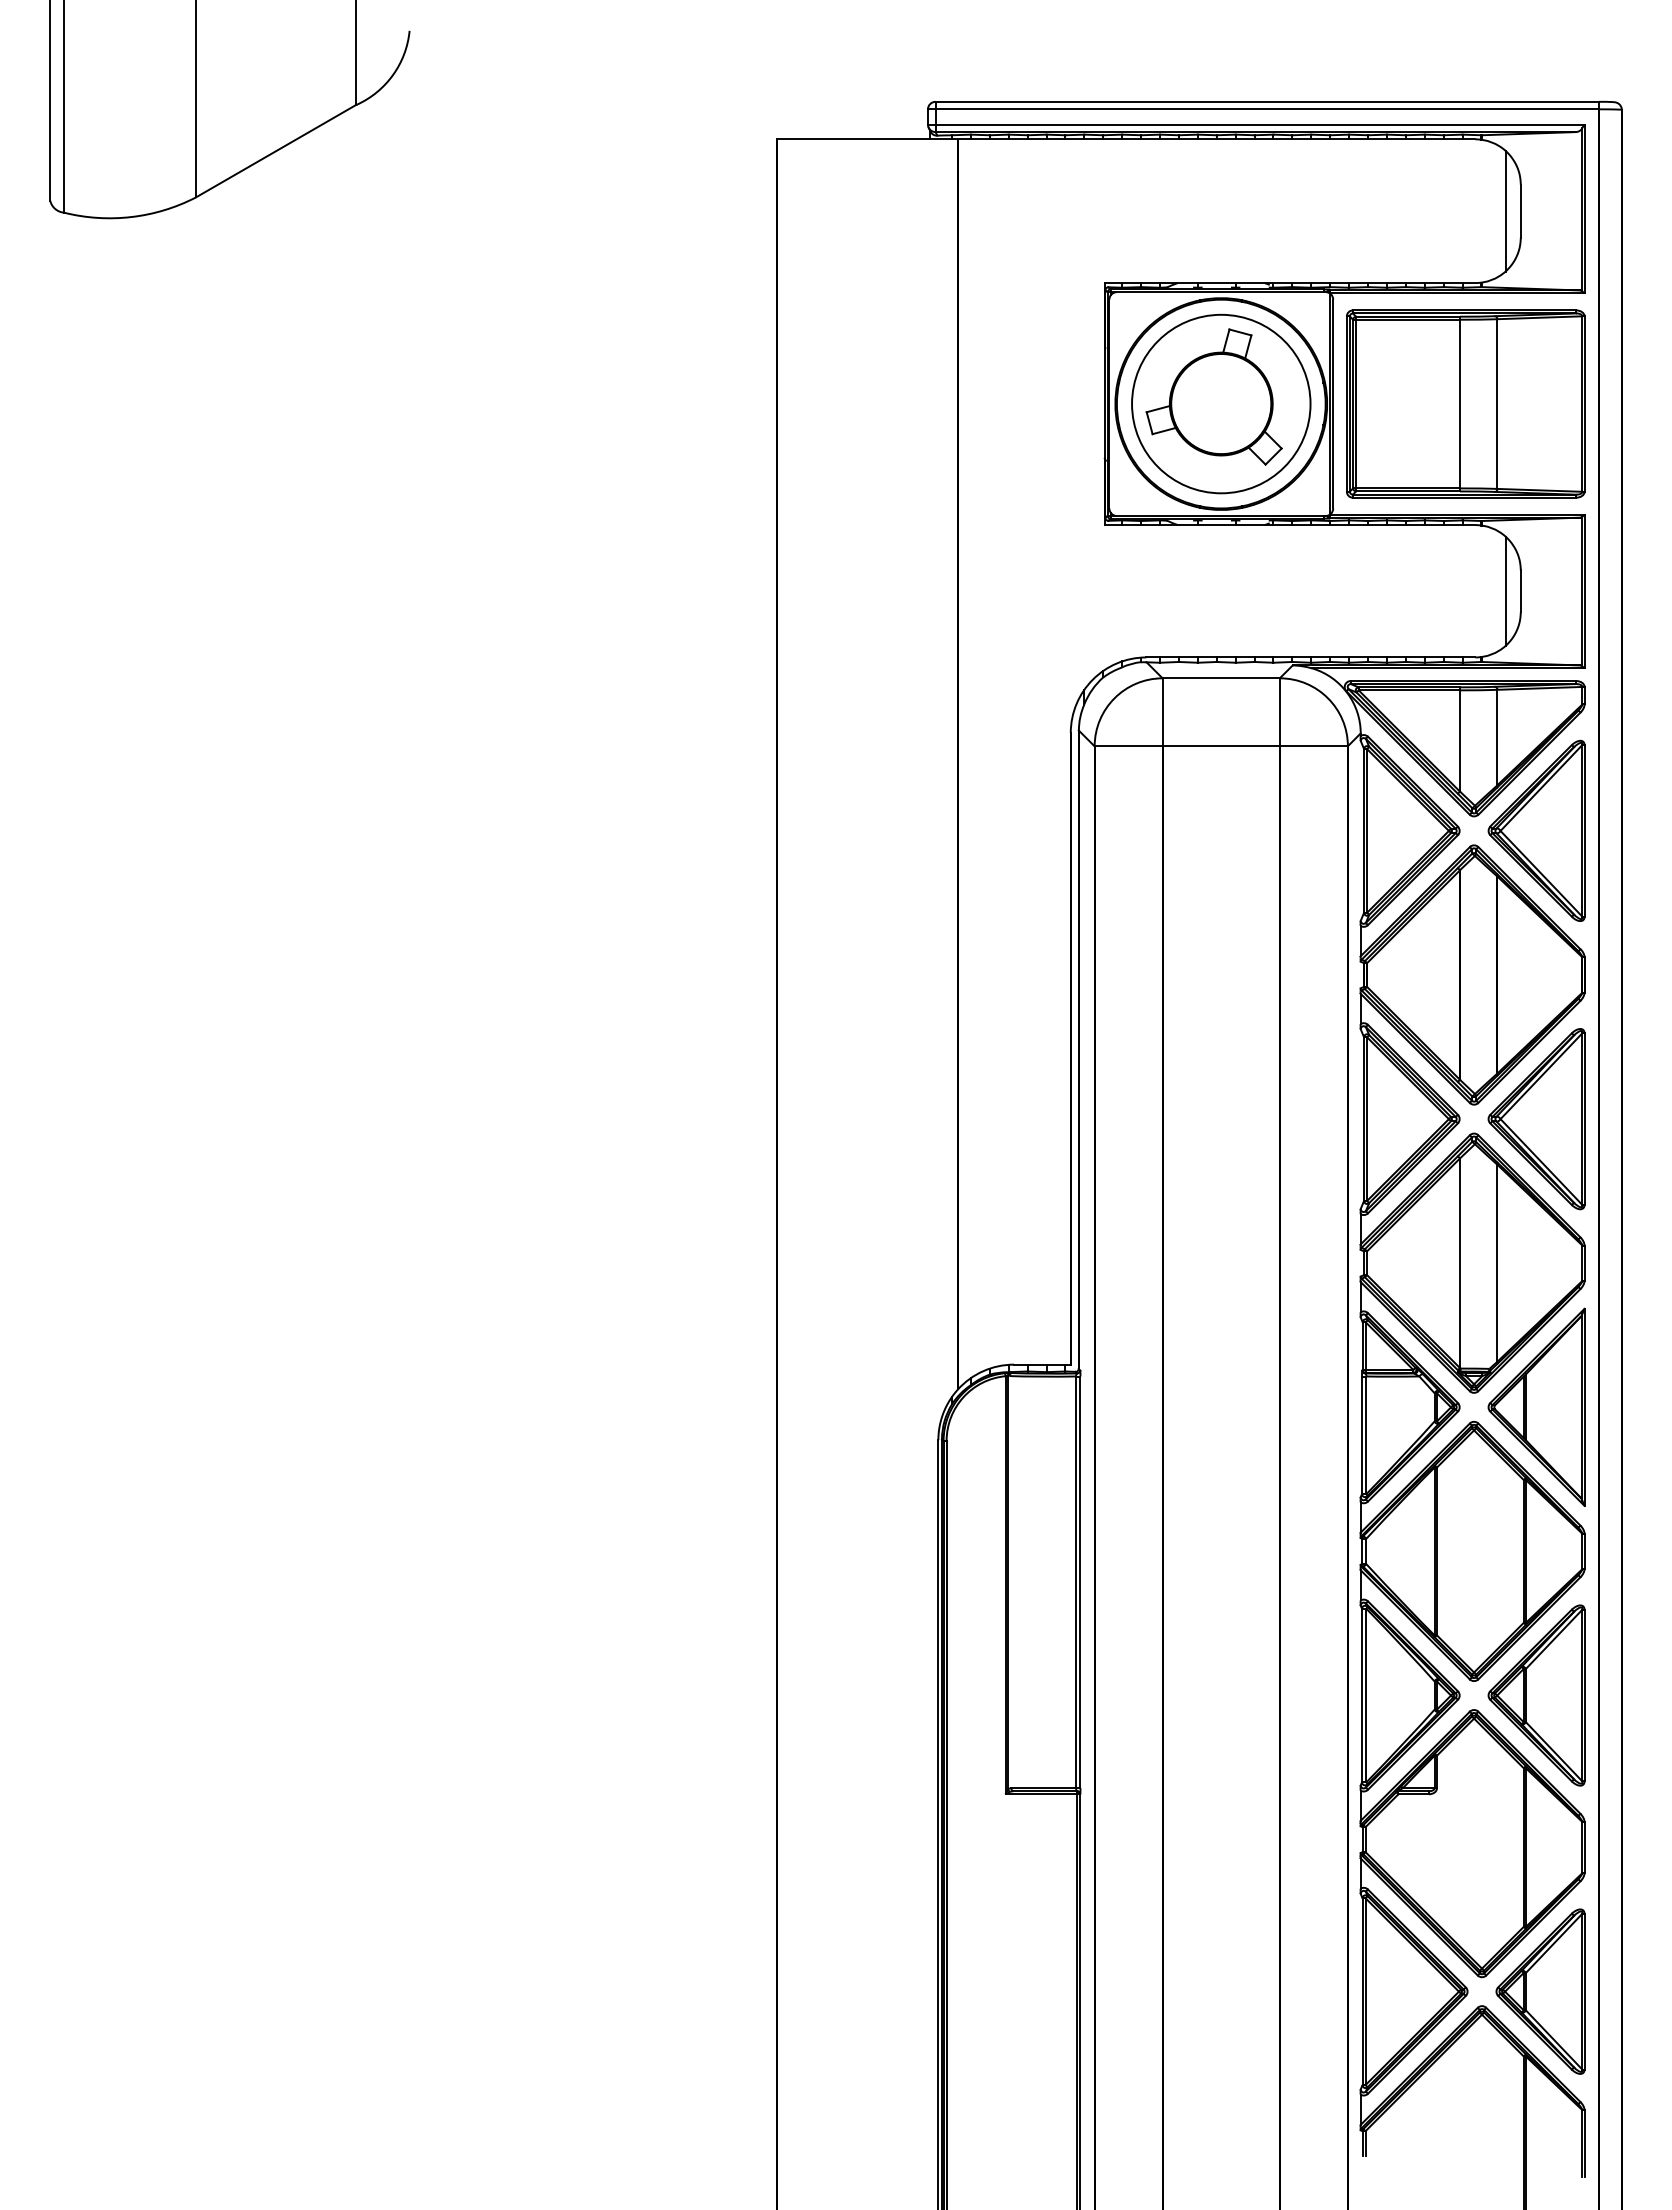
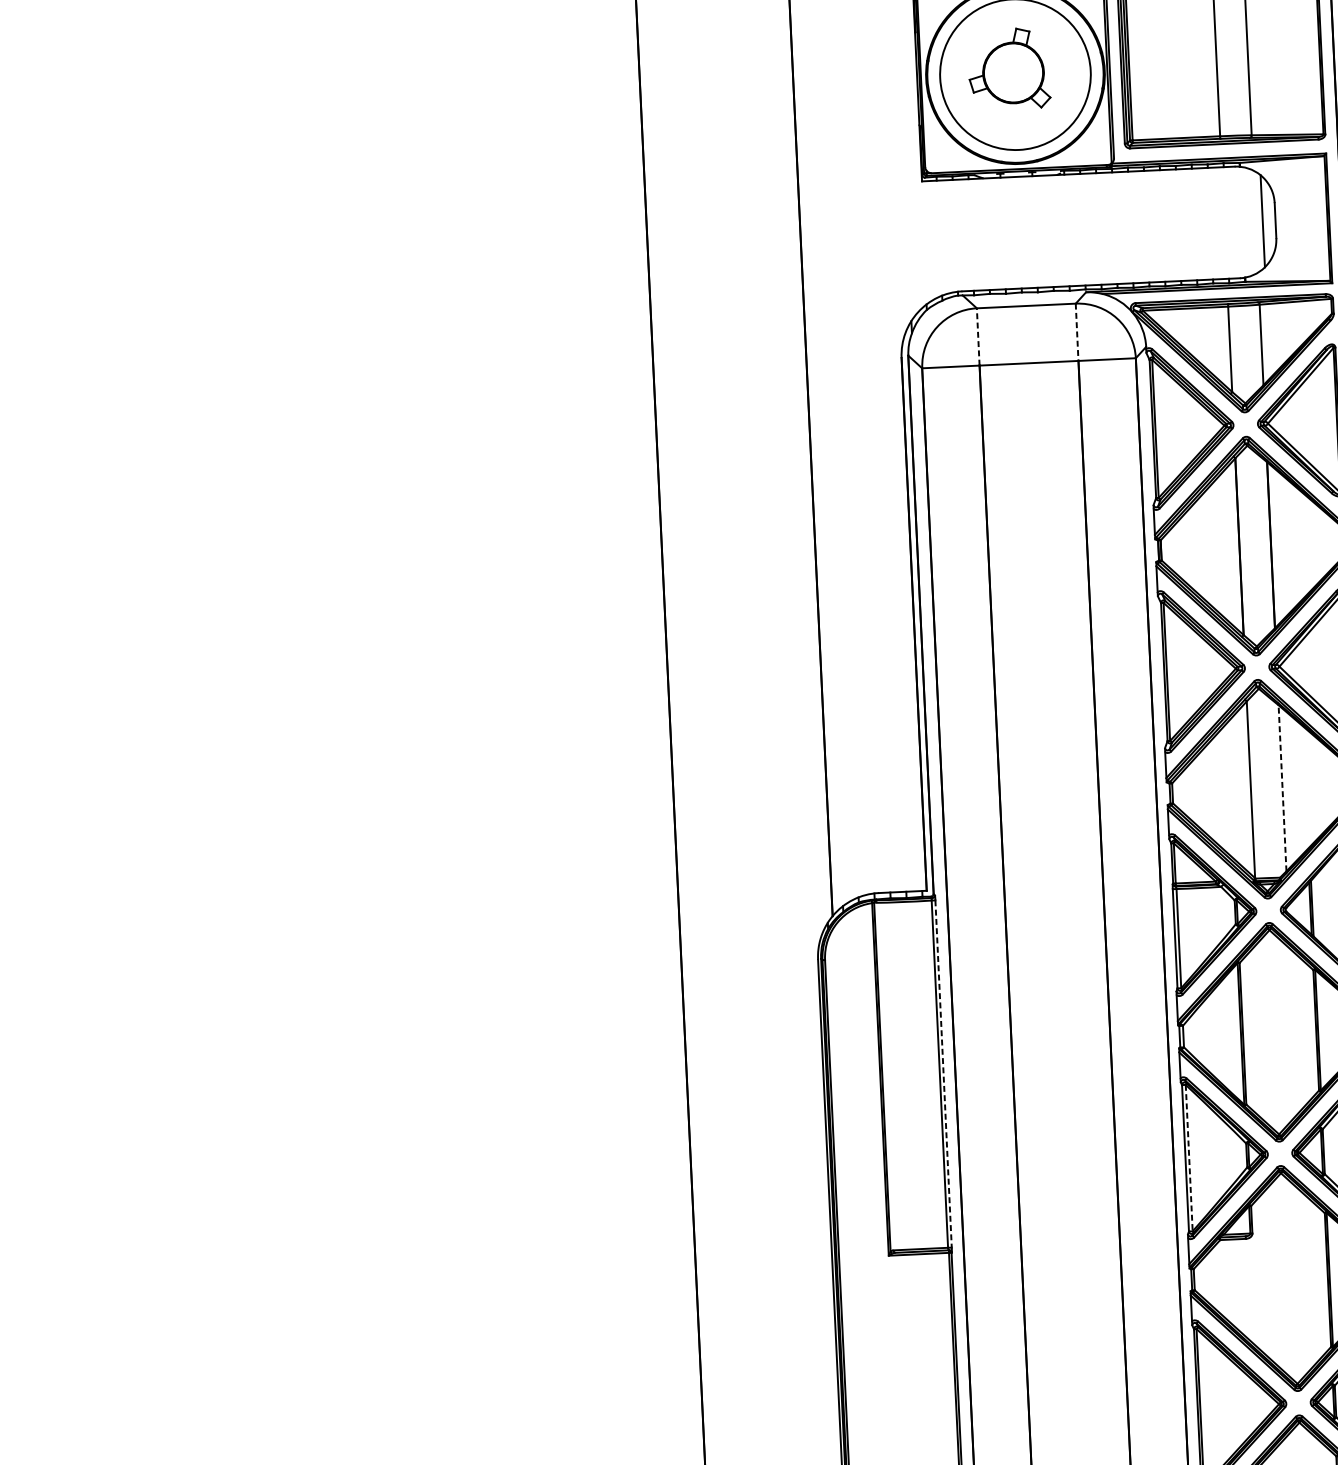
part: (1213, 396) -> (1008, 68), size x0.7
line: (1162, 712) -> (978, 337), solid -> dashed
line: (1279, 712) -> (1076, 332), solid -> dashed
line: (1497, 1262) -> (1282, 787), solid -> dashed
line: (1080, 1582) -> (943, 1074), solid -> dashed
line: (1366, 1695) -> (1189, 1158), solid -> dashed

